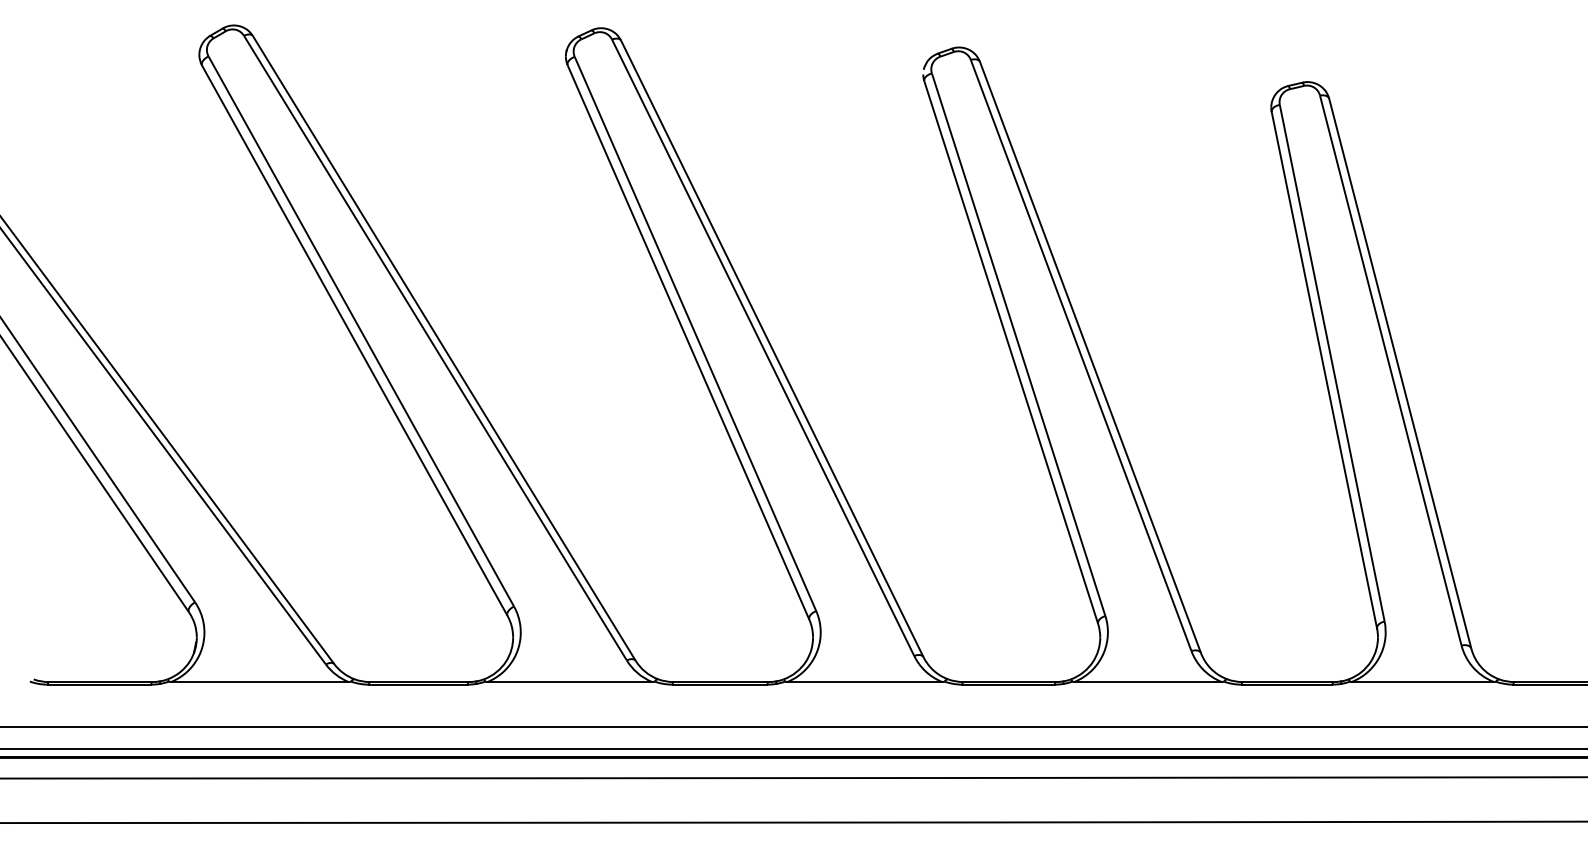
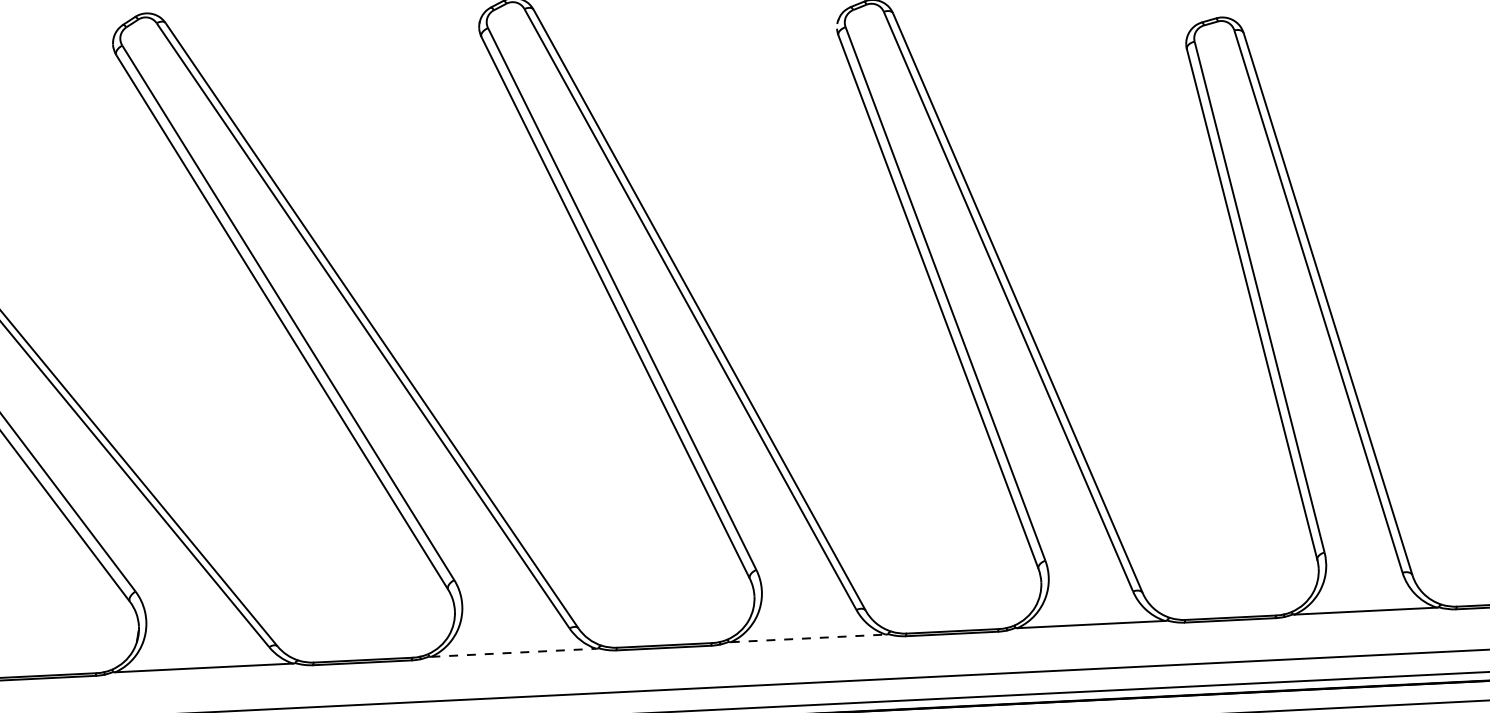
line: (570, 682) -> (514, 653), solid -> dashed
line: (864, 682) -> (808, 638), solid -> dashed

